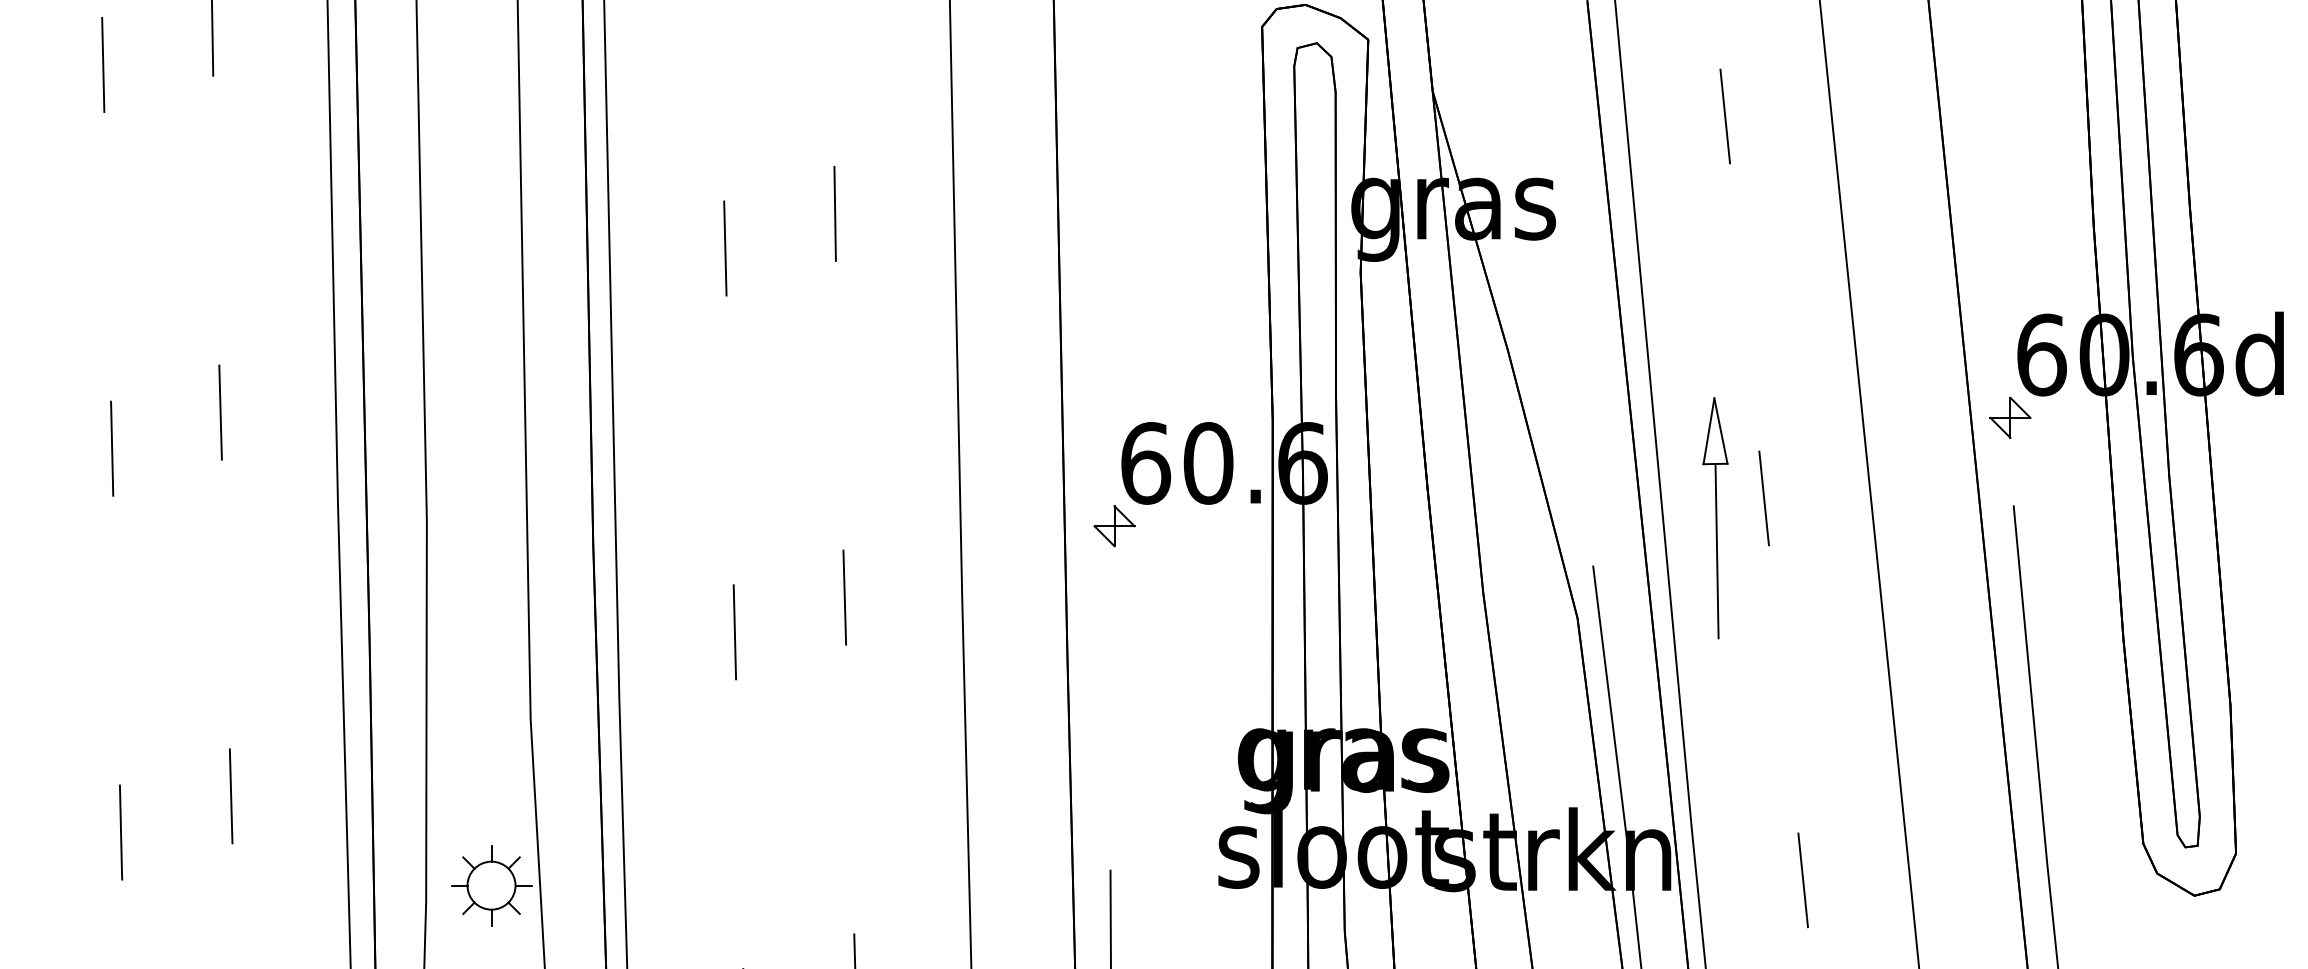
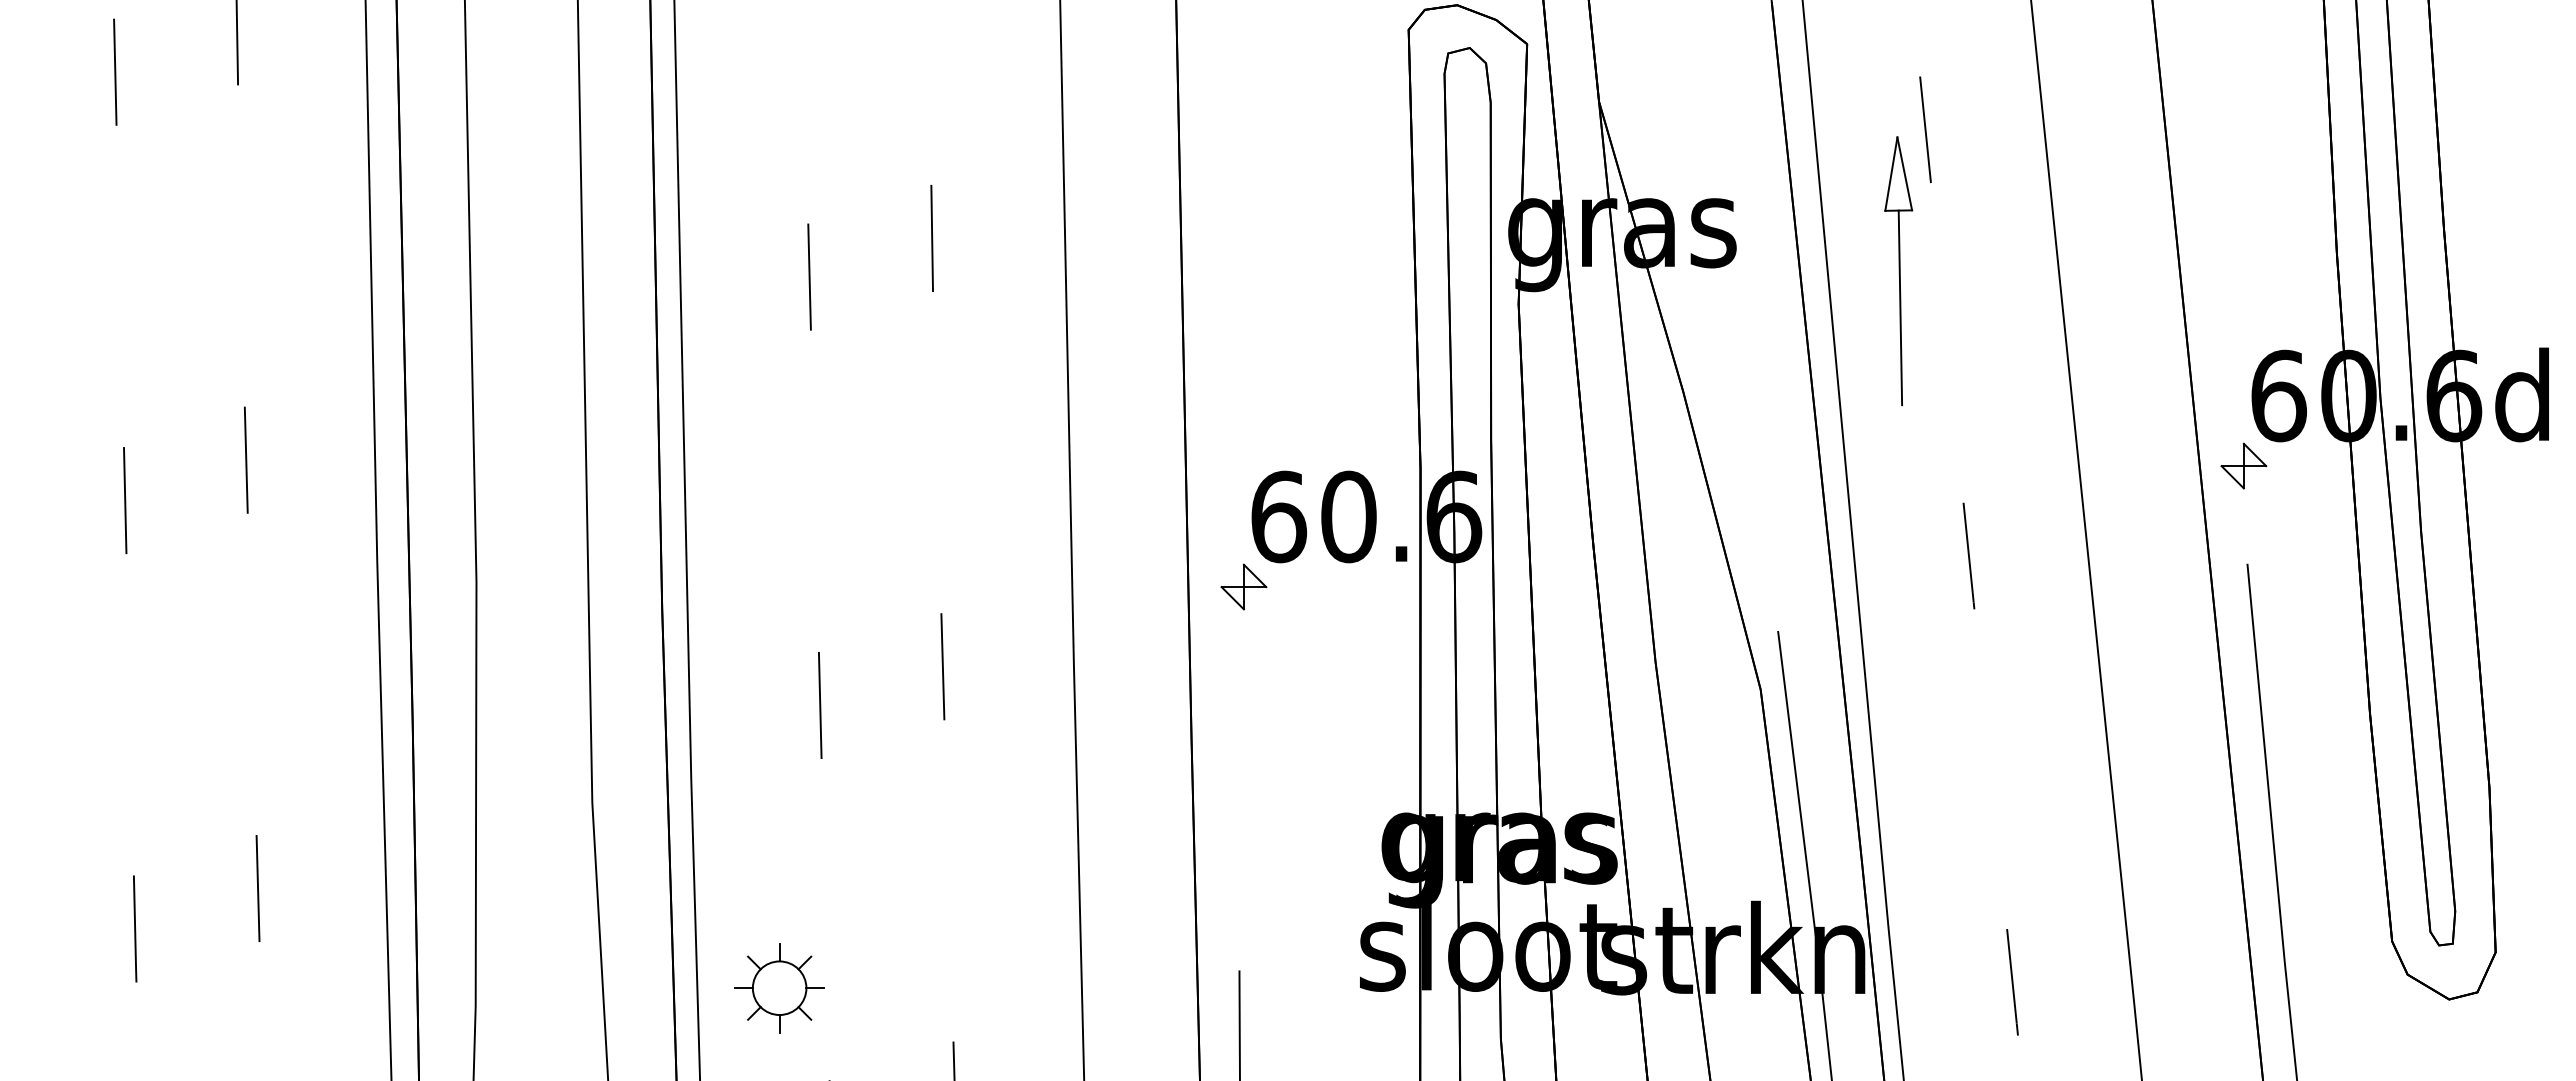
part: (1715, 518) -> (1898, 271), moved
part: (491, 885) -> (779, 988), moved

